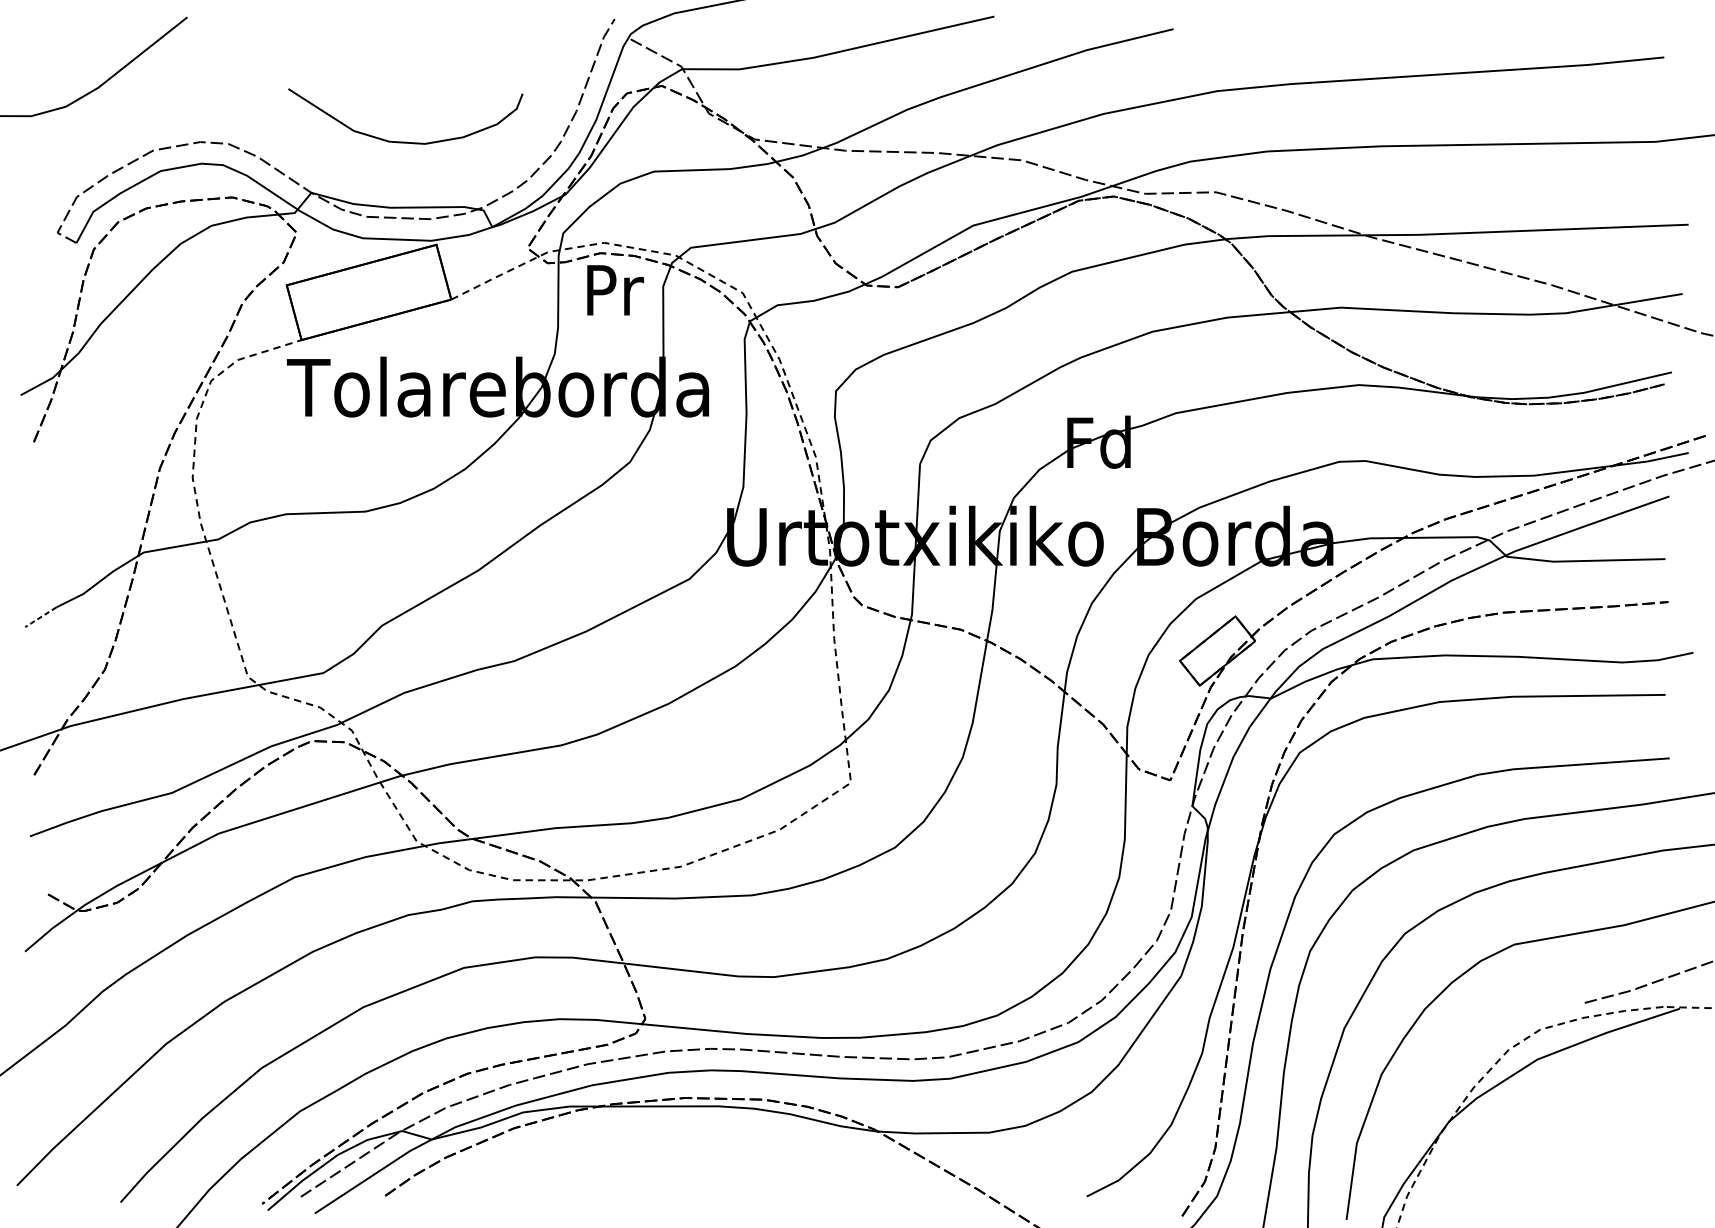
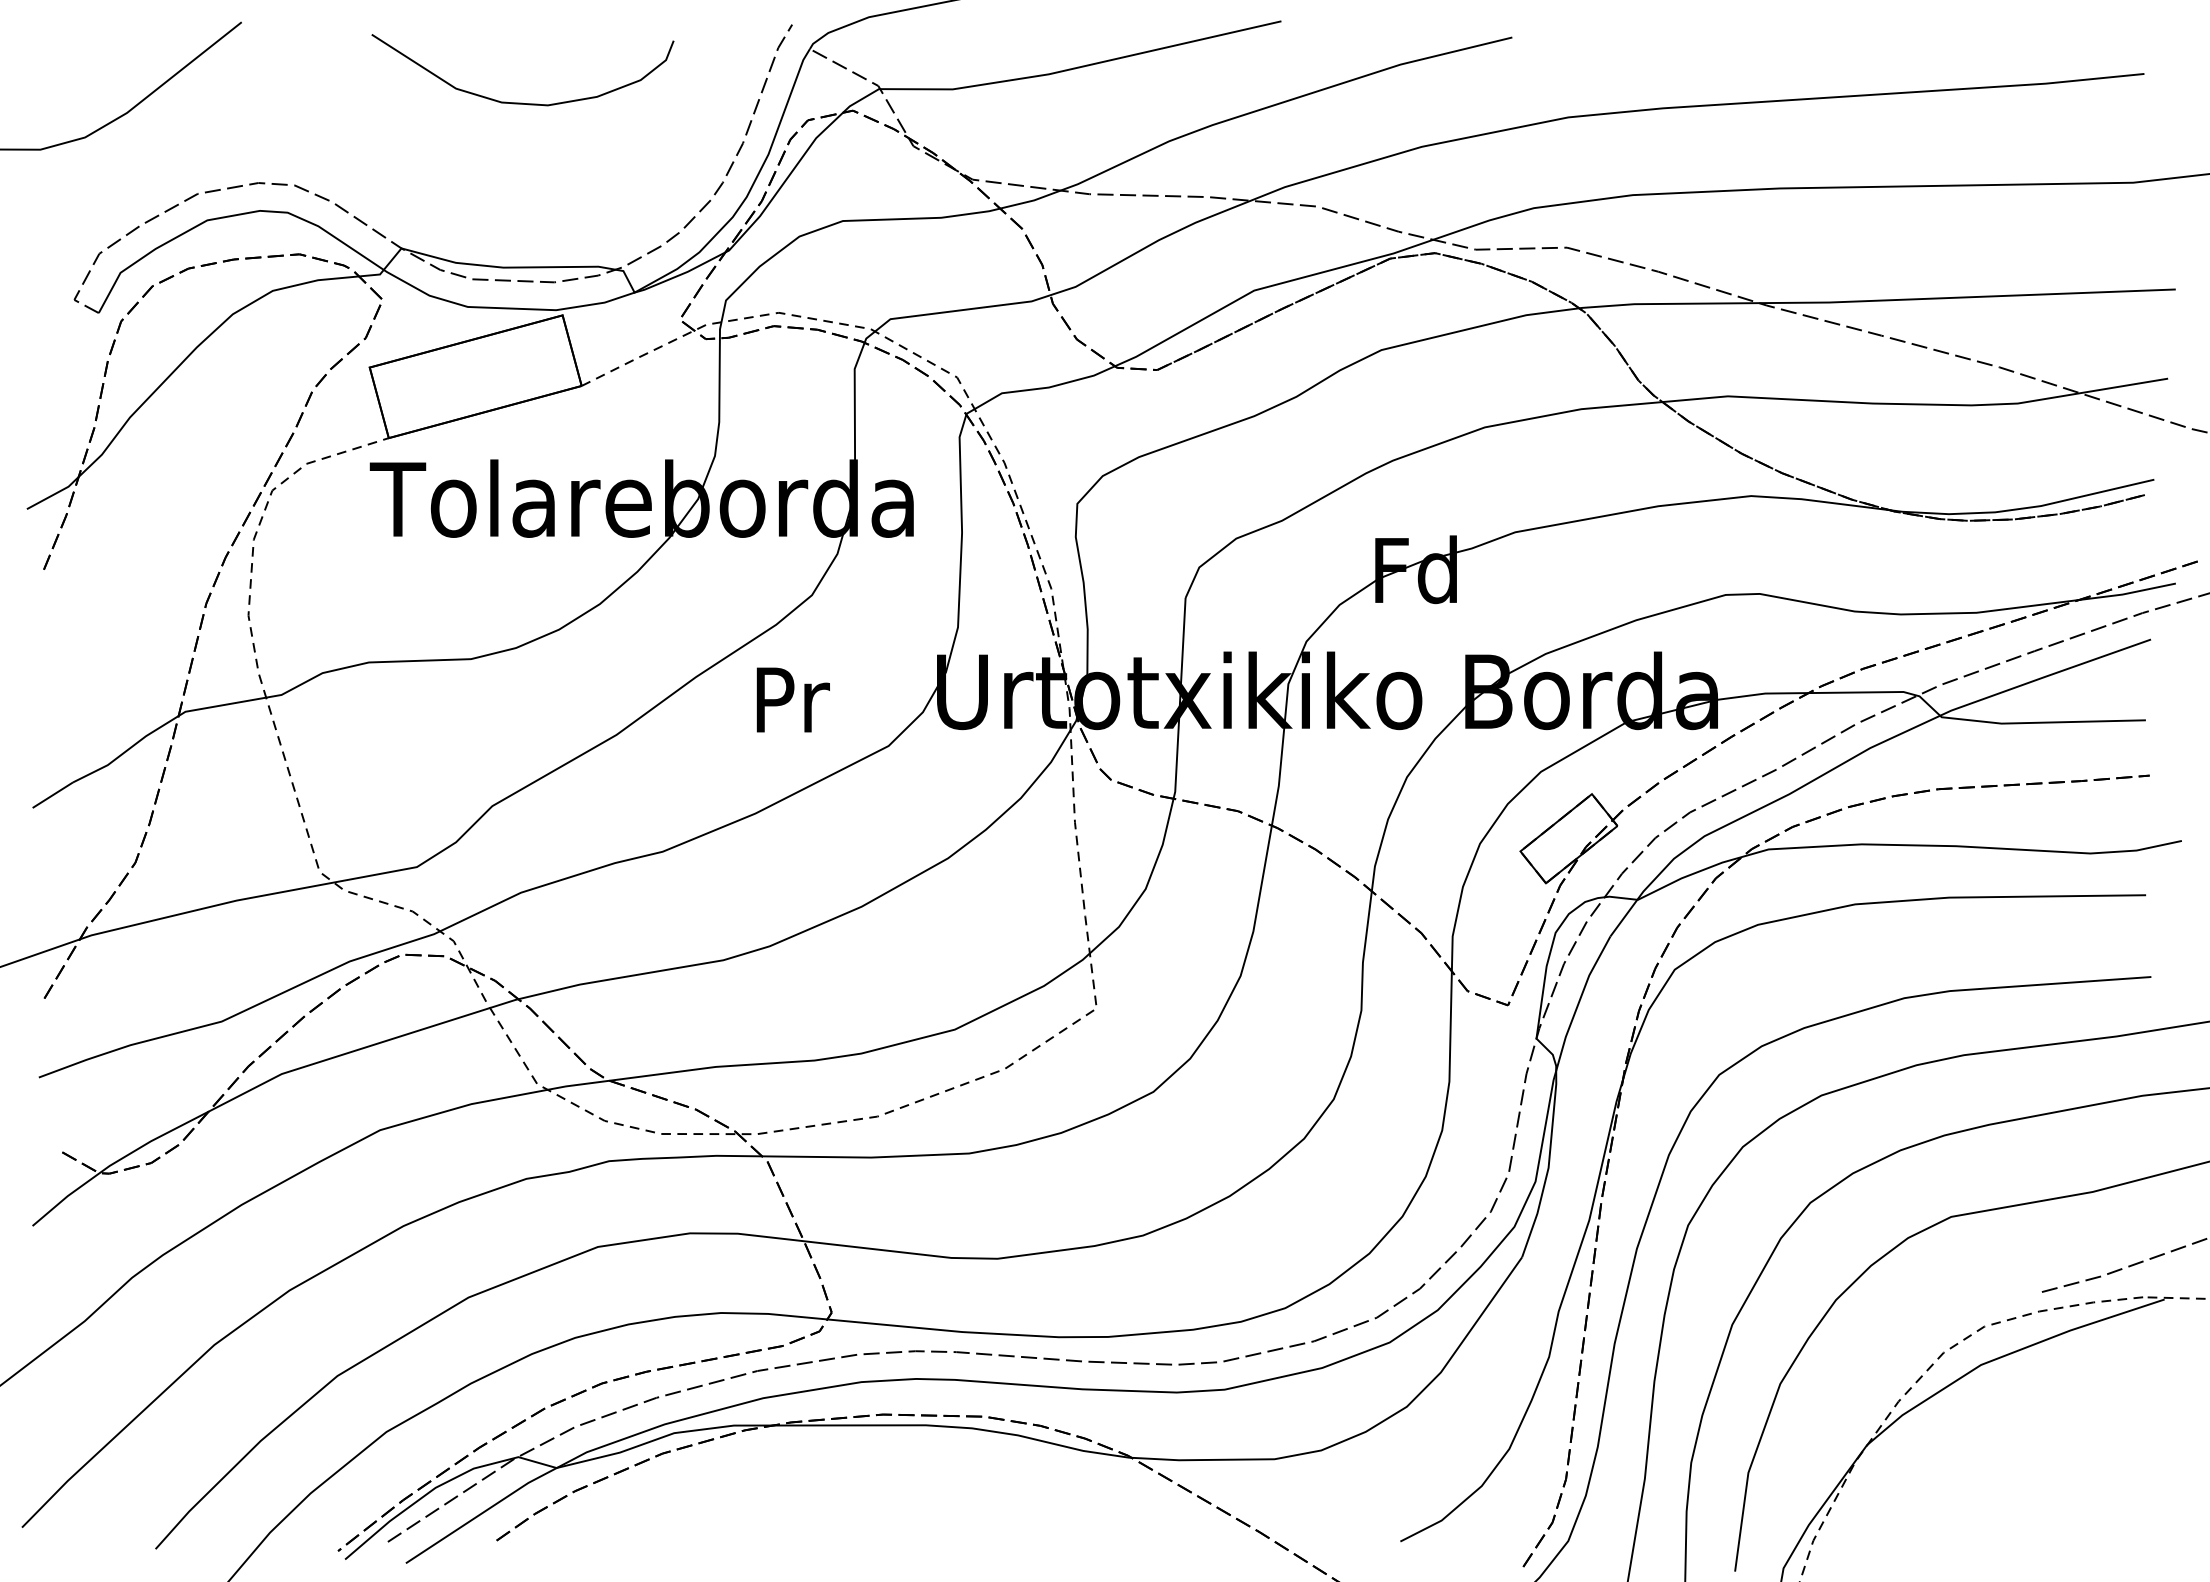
curve: (405, 141) -> (522, 102), moved
text: (614, 289) -> (792, 699), moved
line: (40, 617) -> (52, 795), dashed -> solid

